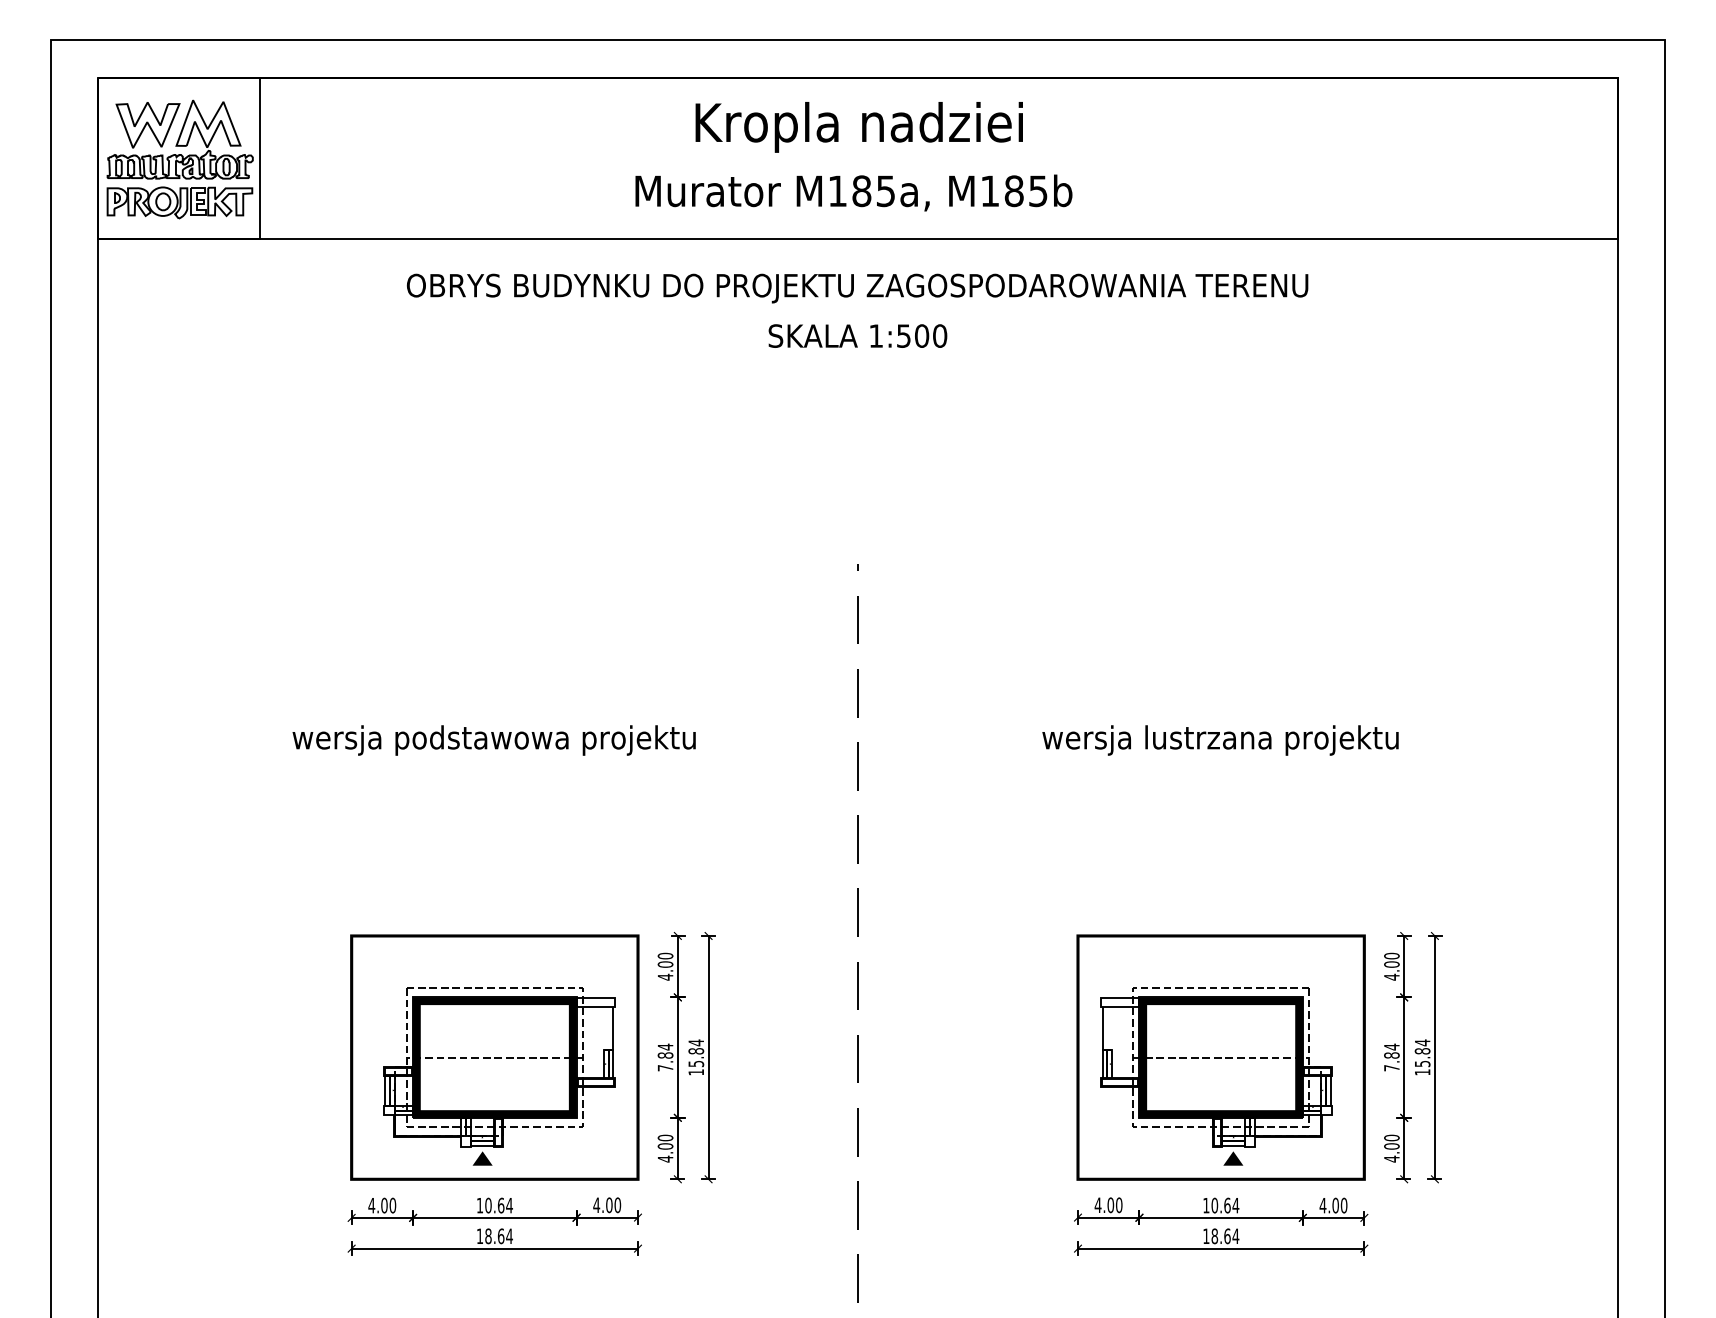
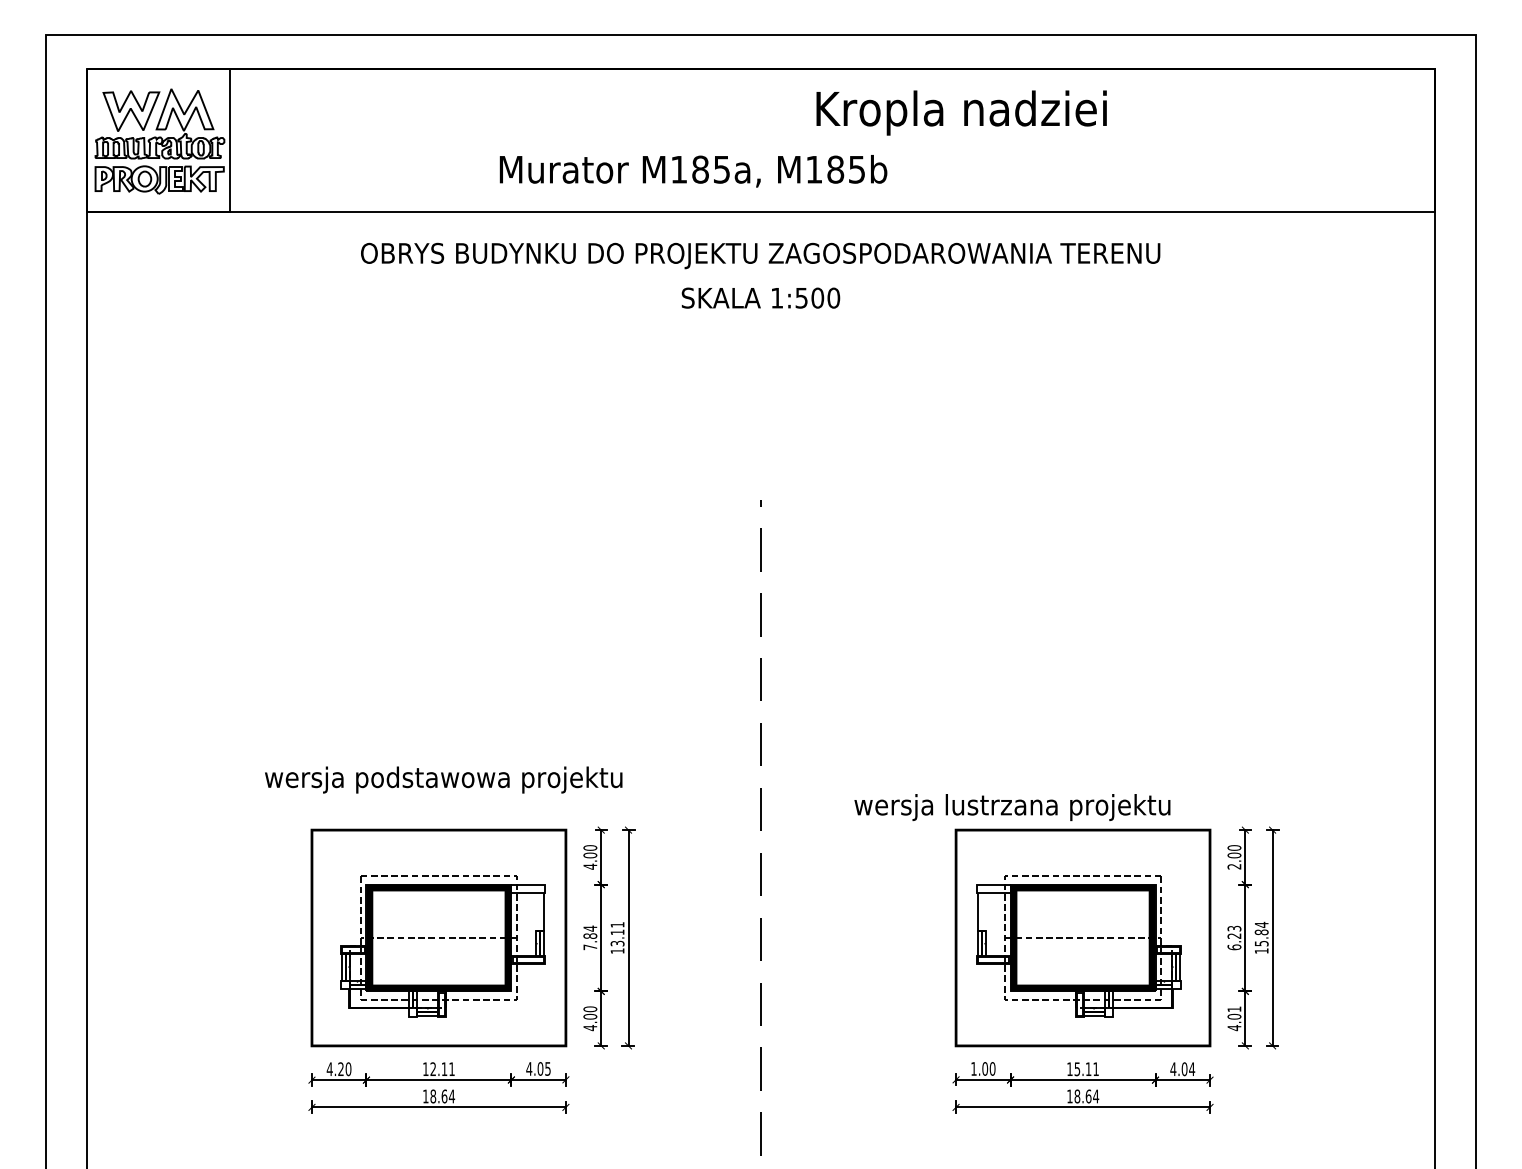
text: (858, 127) -> (960, 113), moved
text: (853, 192) -> (693, 170), moved
text: (493, 740) -> (443, 780), moved
text: (1220, 740) -> (1012, 807), moved
text: (1391, 976) -> (1234, 866), 4.00 -> 2.00
text: (696, 1052) -> (617, 933), 15.84 -> 13.11
text: (1391, 1057) -> (1234, 937), 7.84 -> 6.23
text: (1391, 1137) -> (1234, 1008), 4.00 -> 4.01
fill: (482, 1158) -> (428, 1027), removed
fill: (1233, 1158) -> (1093, 1027), removed
text: (1097, 1204) -> (973, 1068), 4.00 -> 1.00
text: (384, 1205) -> (341, 1069), 4.00 -> 4.20
text: (498, 1205) -> (442, 1069), 10.64 -> 12.11
text: (617, 1205) -> (547, 1069), 4.00 -> 4.05
text: (1225, 1205) -> (1086, 1069), 10.64 -> 15.11
text: (1343, 1205) -> (1191, 1069), 4.00 -> 4.04

